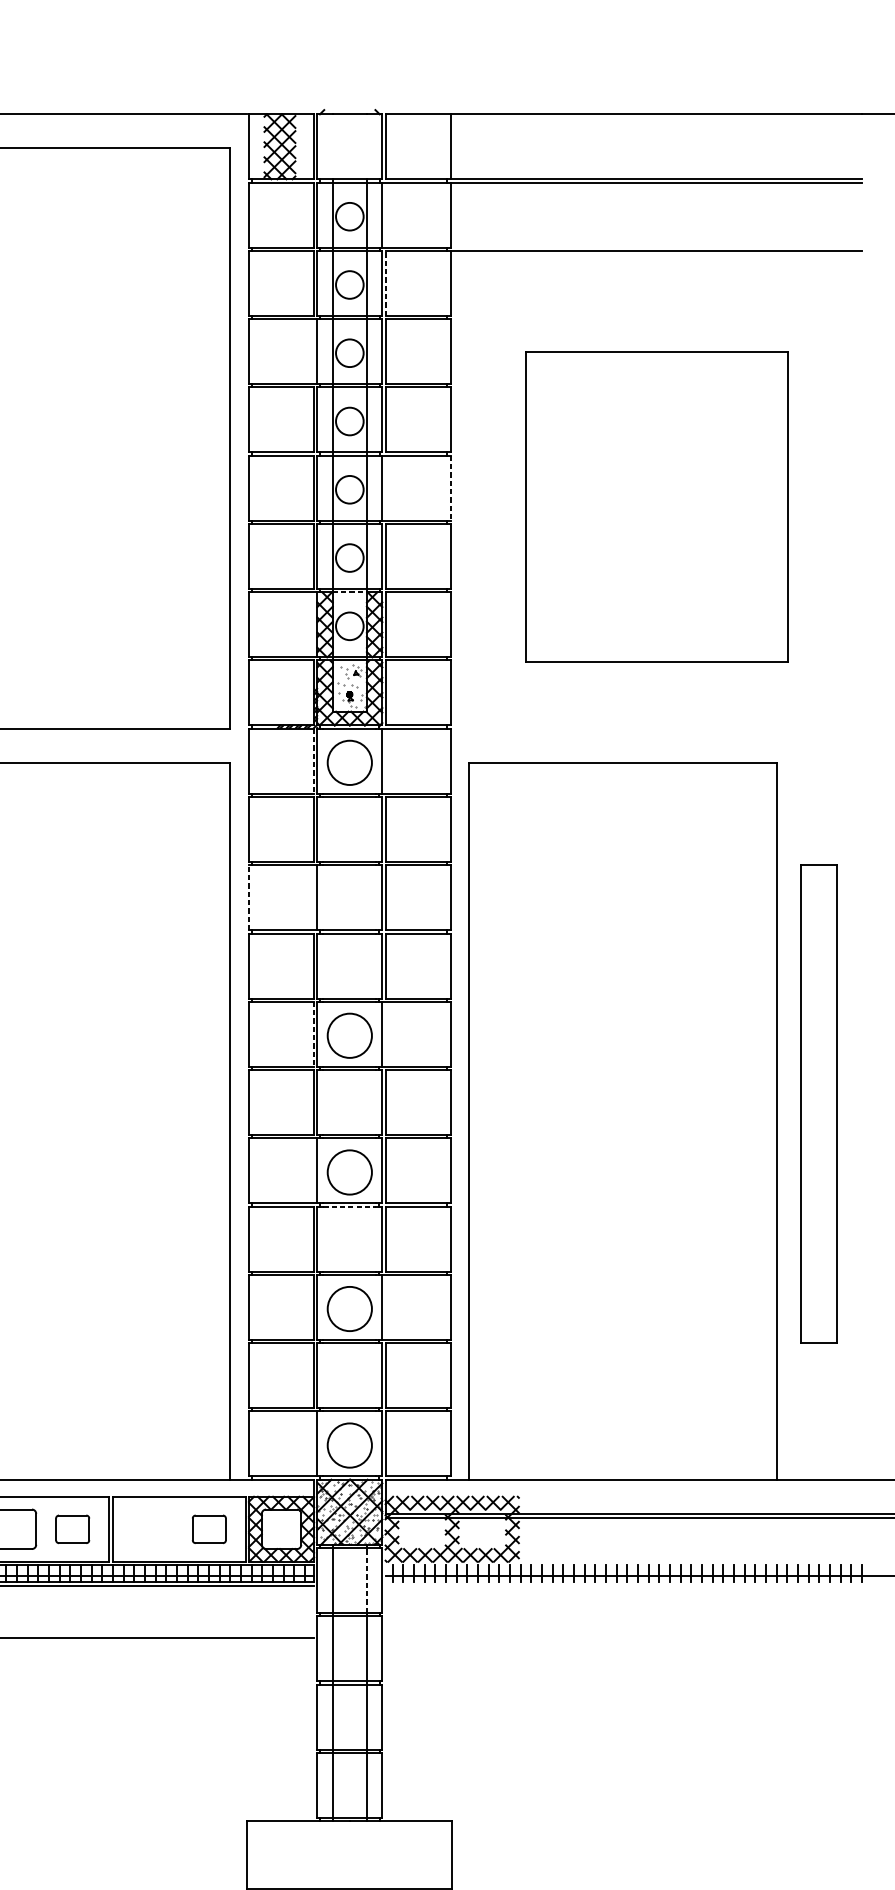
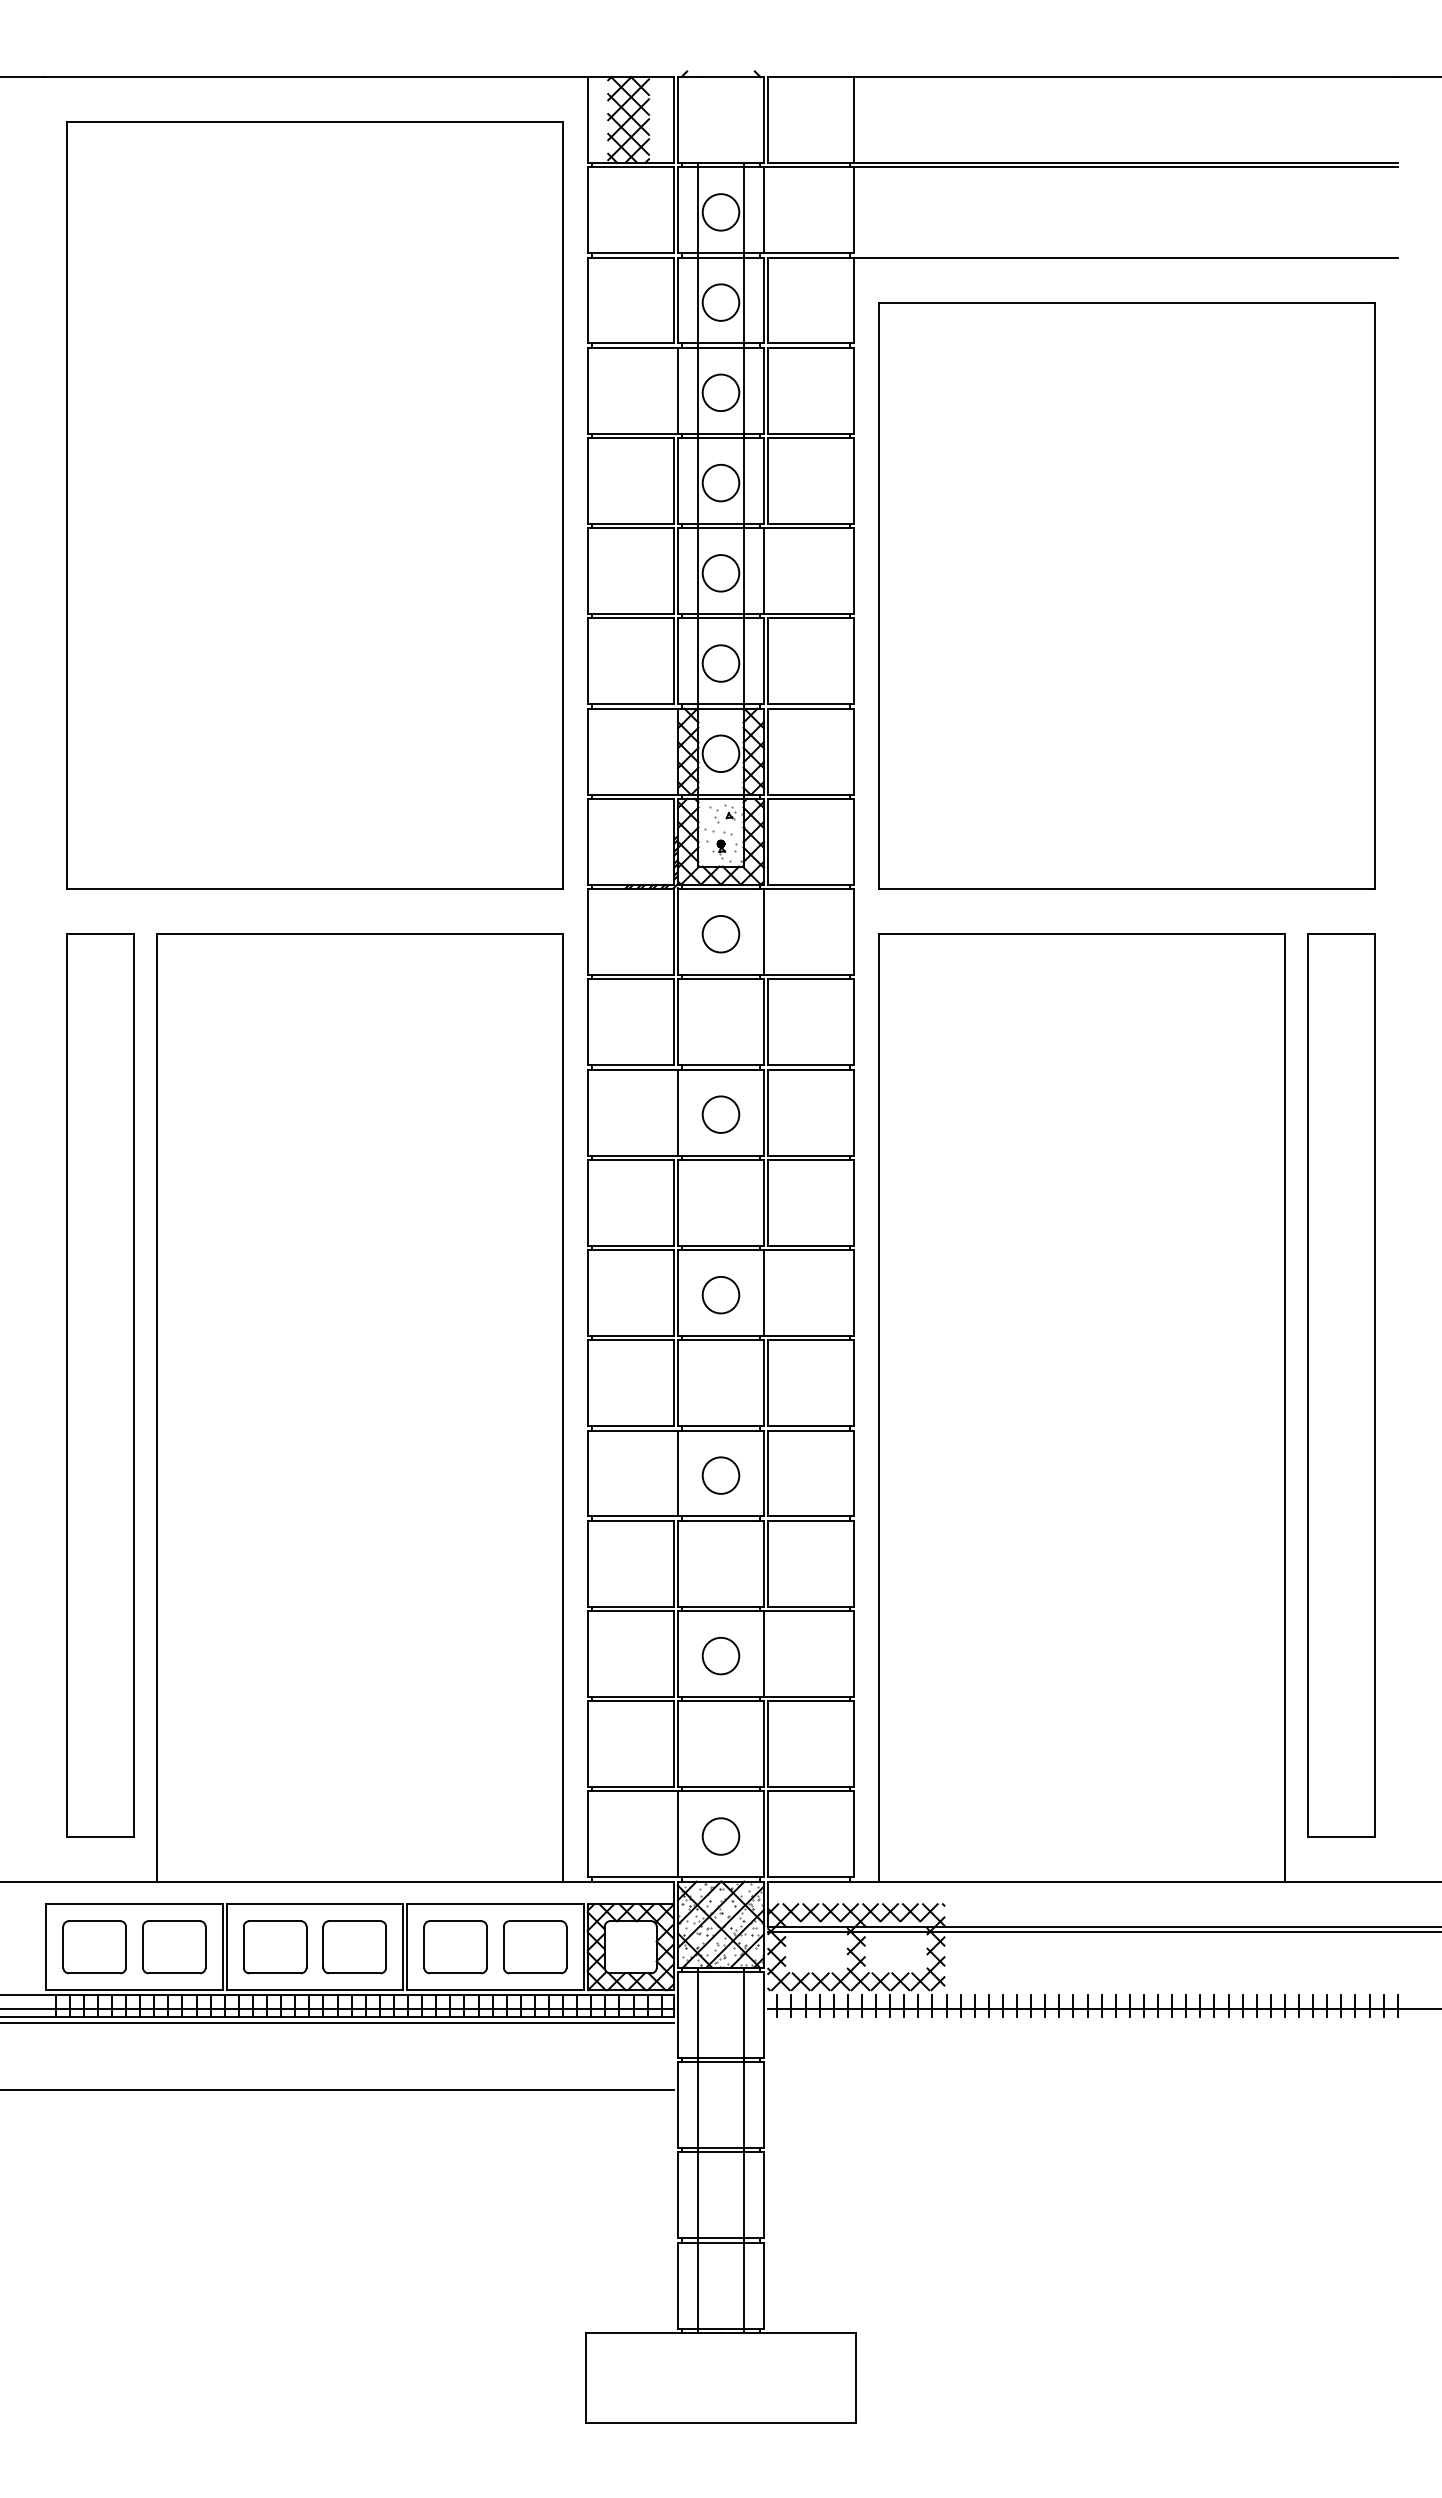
line: (385, 283) -> (768, 300), dashed -> solid
line: (450, 488) -> (854, 571), dashed -> solid
part: (656, 506) -> (1126, 595), size x1.43
line: (349, 592) -> (720, 708), dashed -> solid
line: (313, 761) -> (673, 932), dashed -> solid
circle: (349, 762) -> (720, 933), size x0.62
line: (248, 897) -> (587, 1112), dashed -> solid
circle: (349, 899) -> (720, 1114), added
line: (313, 1034) -> (673, 1293), dashed -> solid
circle: (349, 1036) -> (720, 1295), size x0.62
part: (819, 1104) -> (1341, 1385), size x1.43
circle: (349, 1172) -> (720, 1475), size x0.62
line: (350, 1206) -> (721, 1520), dashed -> solid
circle: (349, 1308) -> (720, 1655), size x0.62
circle: (349, 1445) -> (720, 1836), size x0.62
part: (72, 1529) -> (354, 1947), size x1.43
part: (148, 1529) -> (455, 1947), added
part: (209, 1529) -> (535, 1947), size x1.43
line: (366, 1580) -> (743, 2014), dashed -> solid

